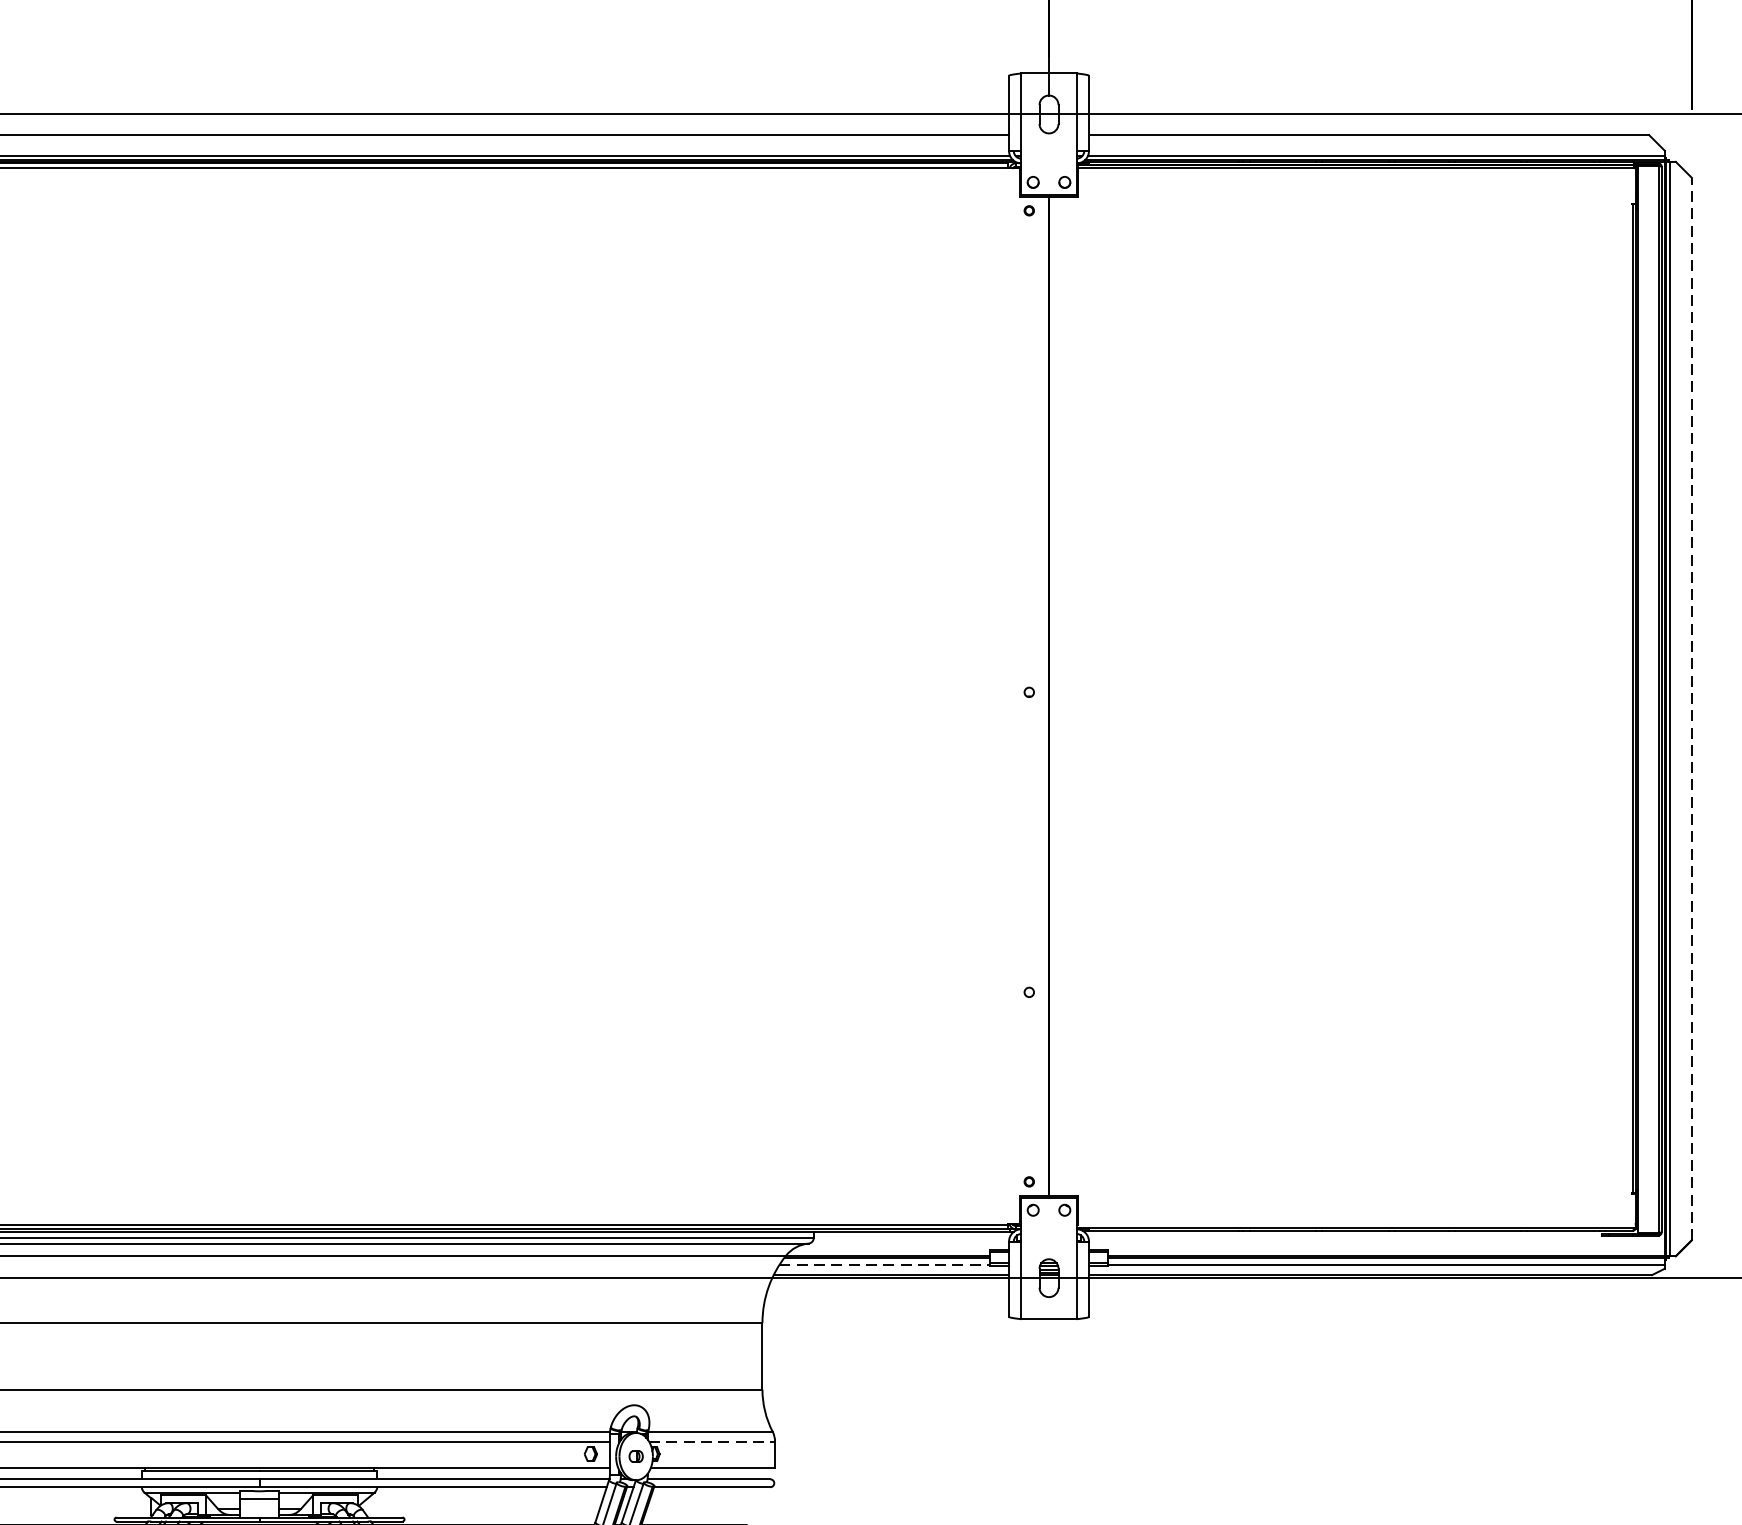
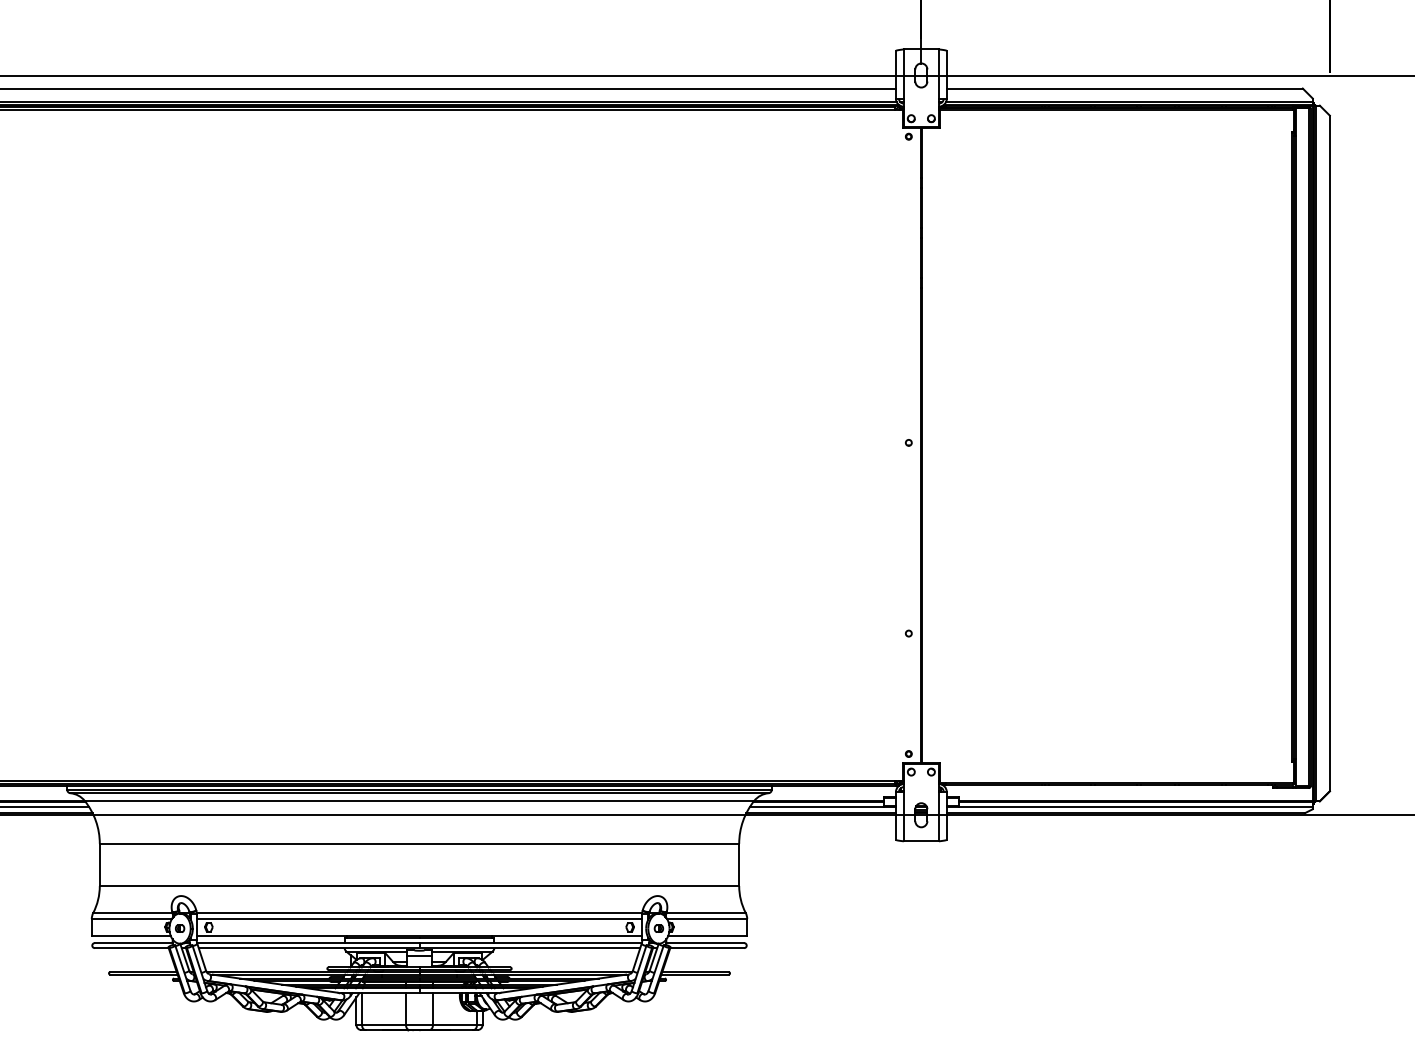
line: (1691, 709) -> (1329, 453), dashed -> solid
line: (884, 1264) -> (816, 806), dashed -> solid
line: (712, 1442) -> (707, 919), dashed -> solid

